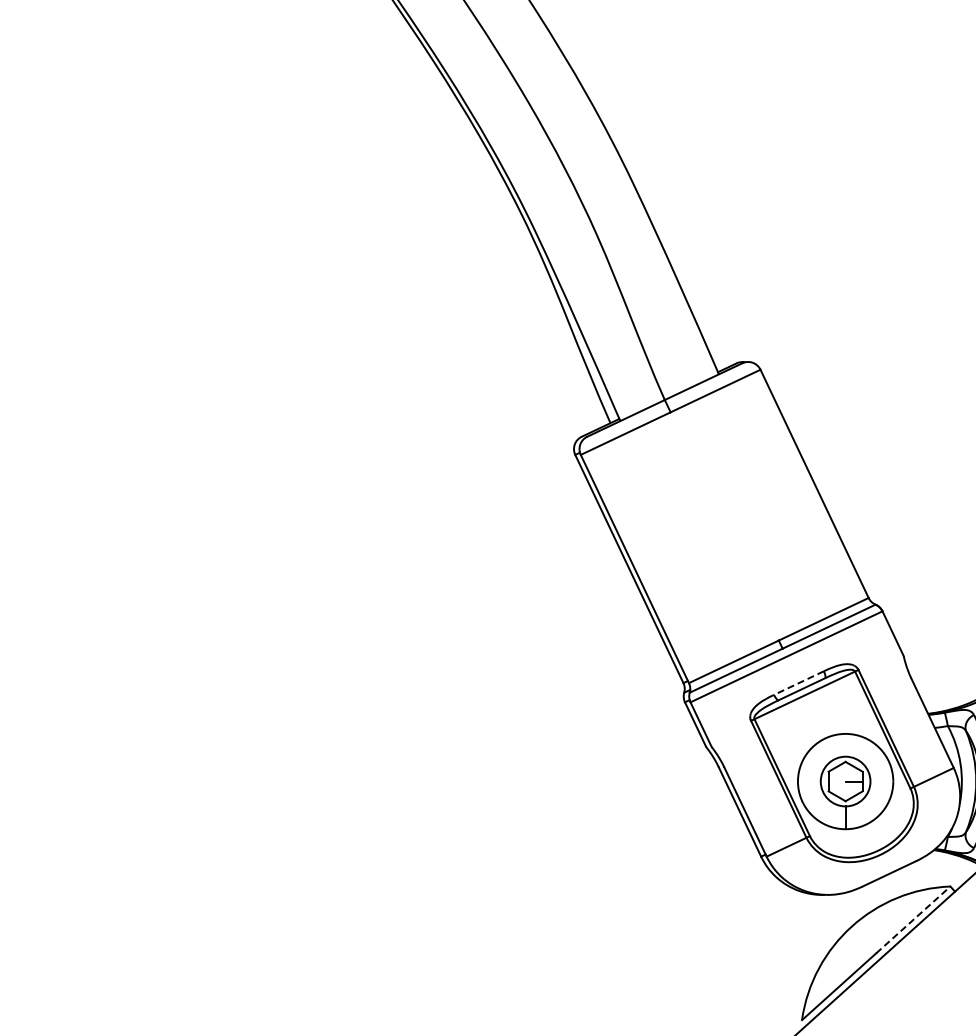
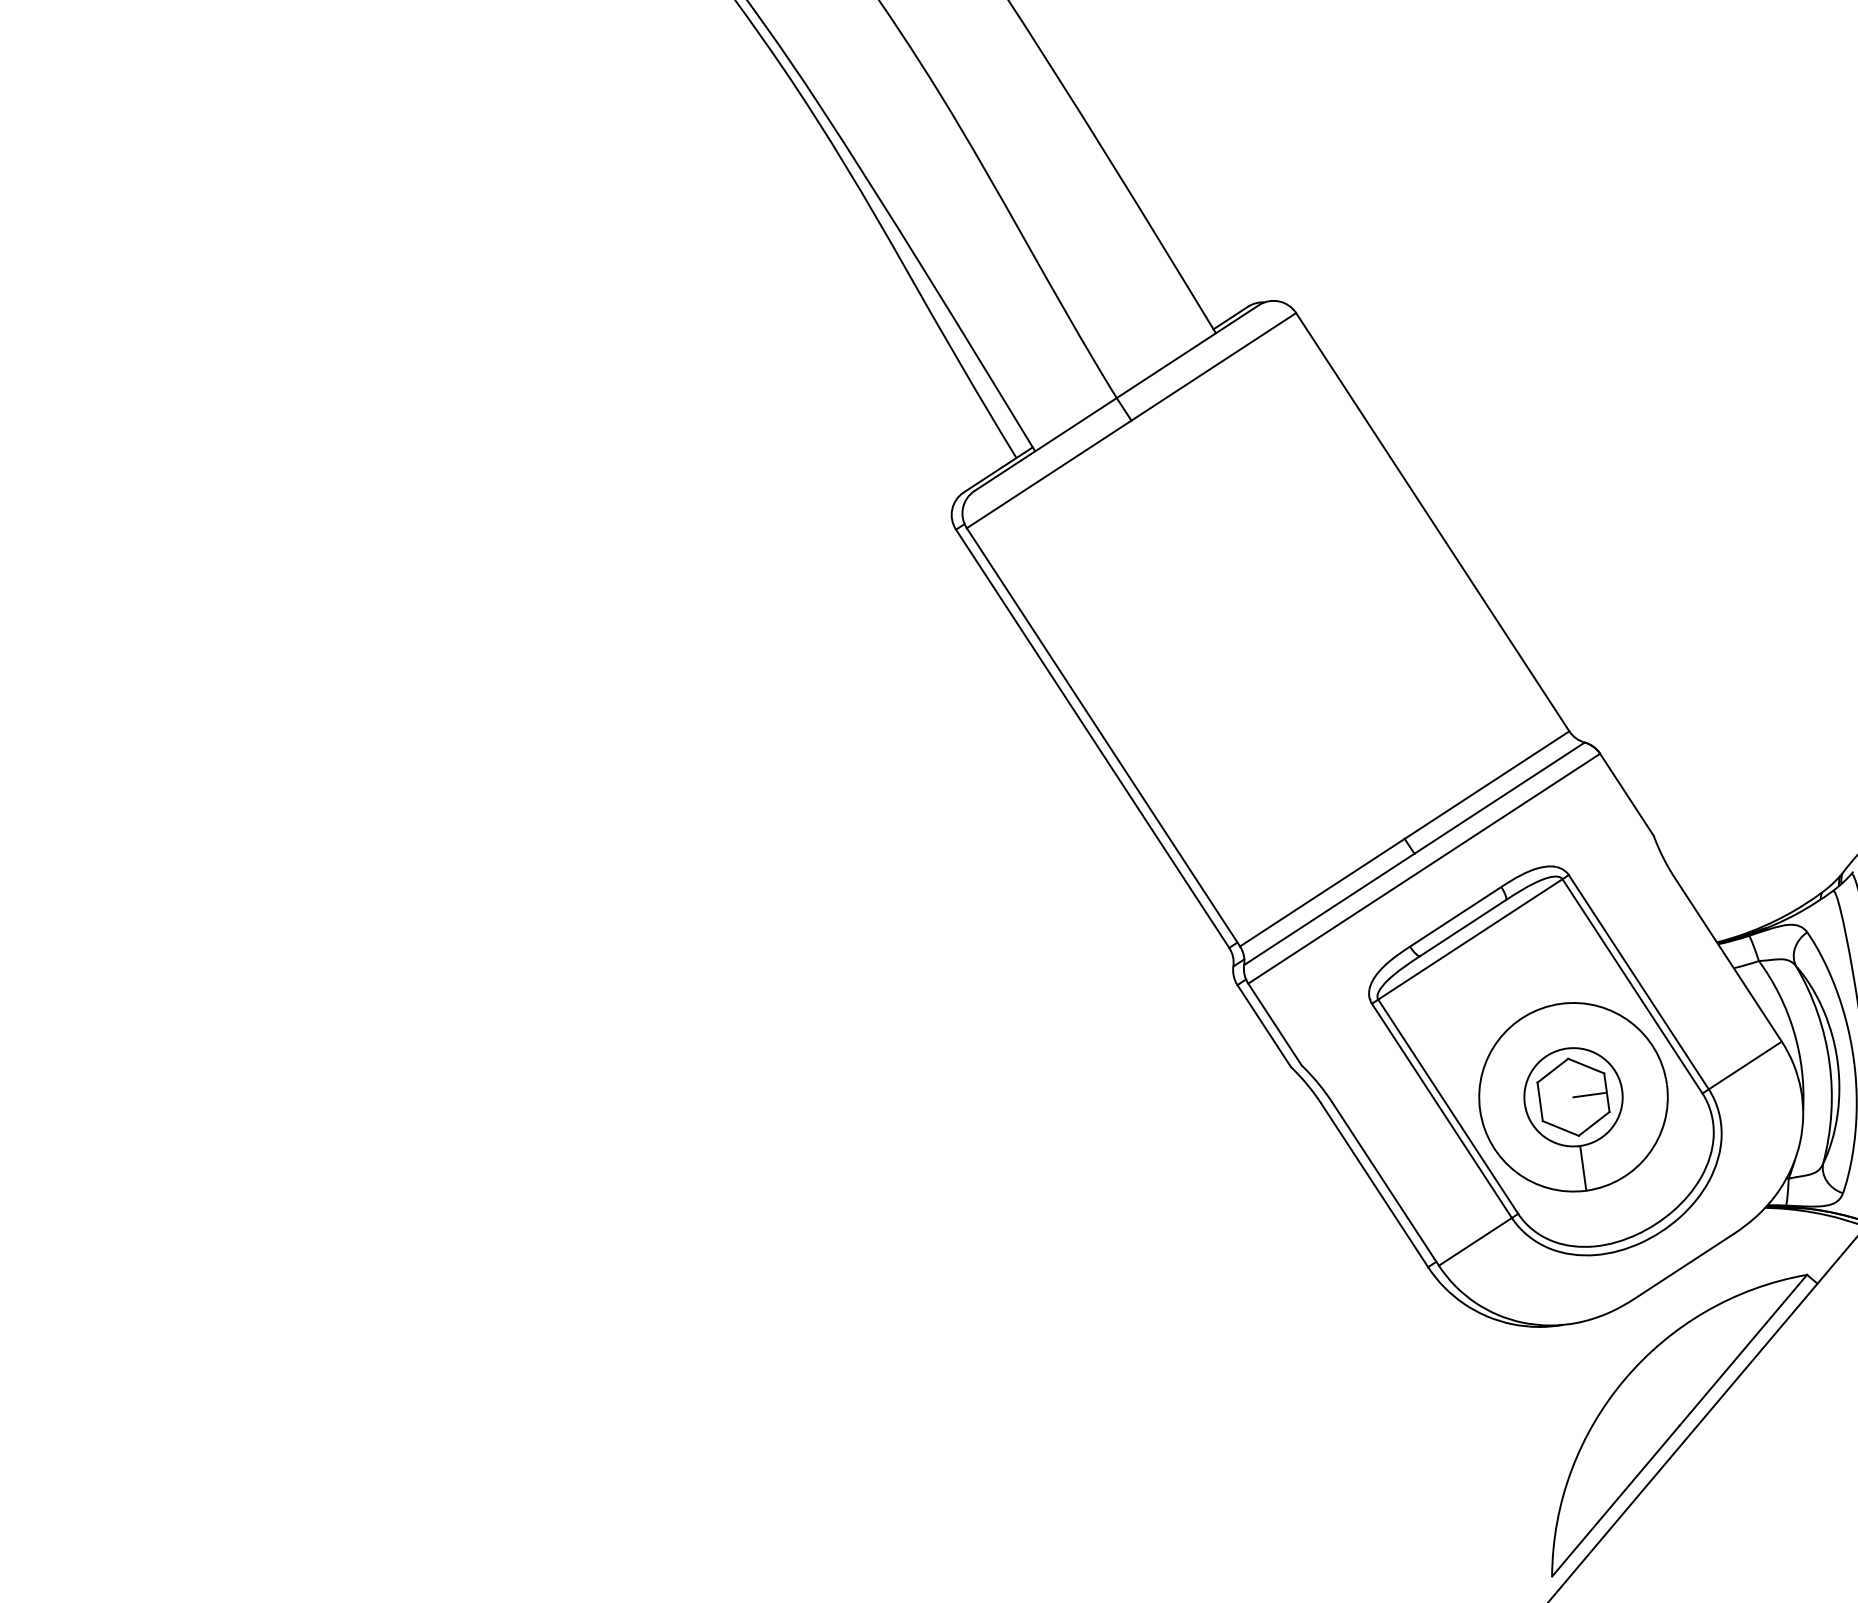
line: (798, 683) -> (1454, 917), dashed -> solid
line: (913, 919) -> (1743, 1349), dashed -> solid

